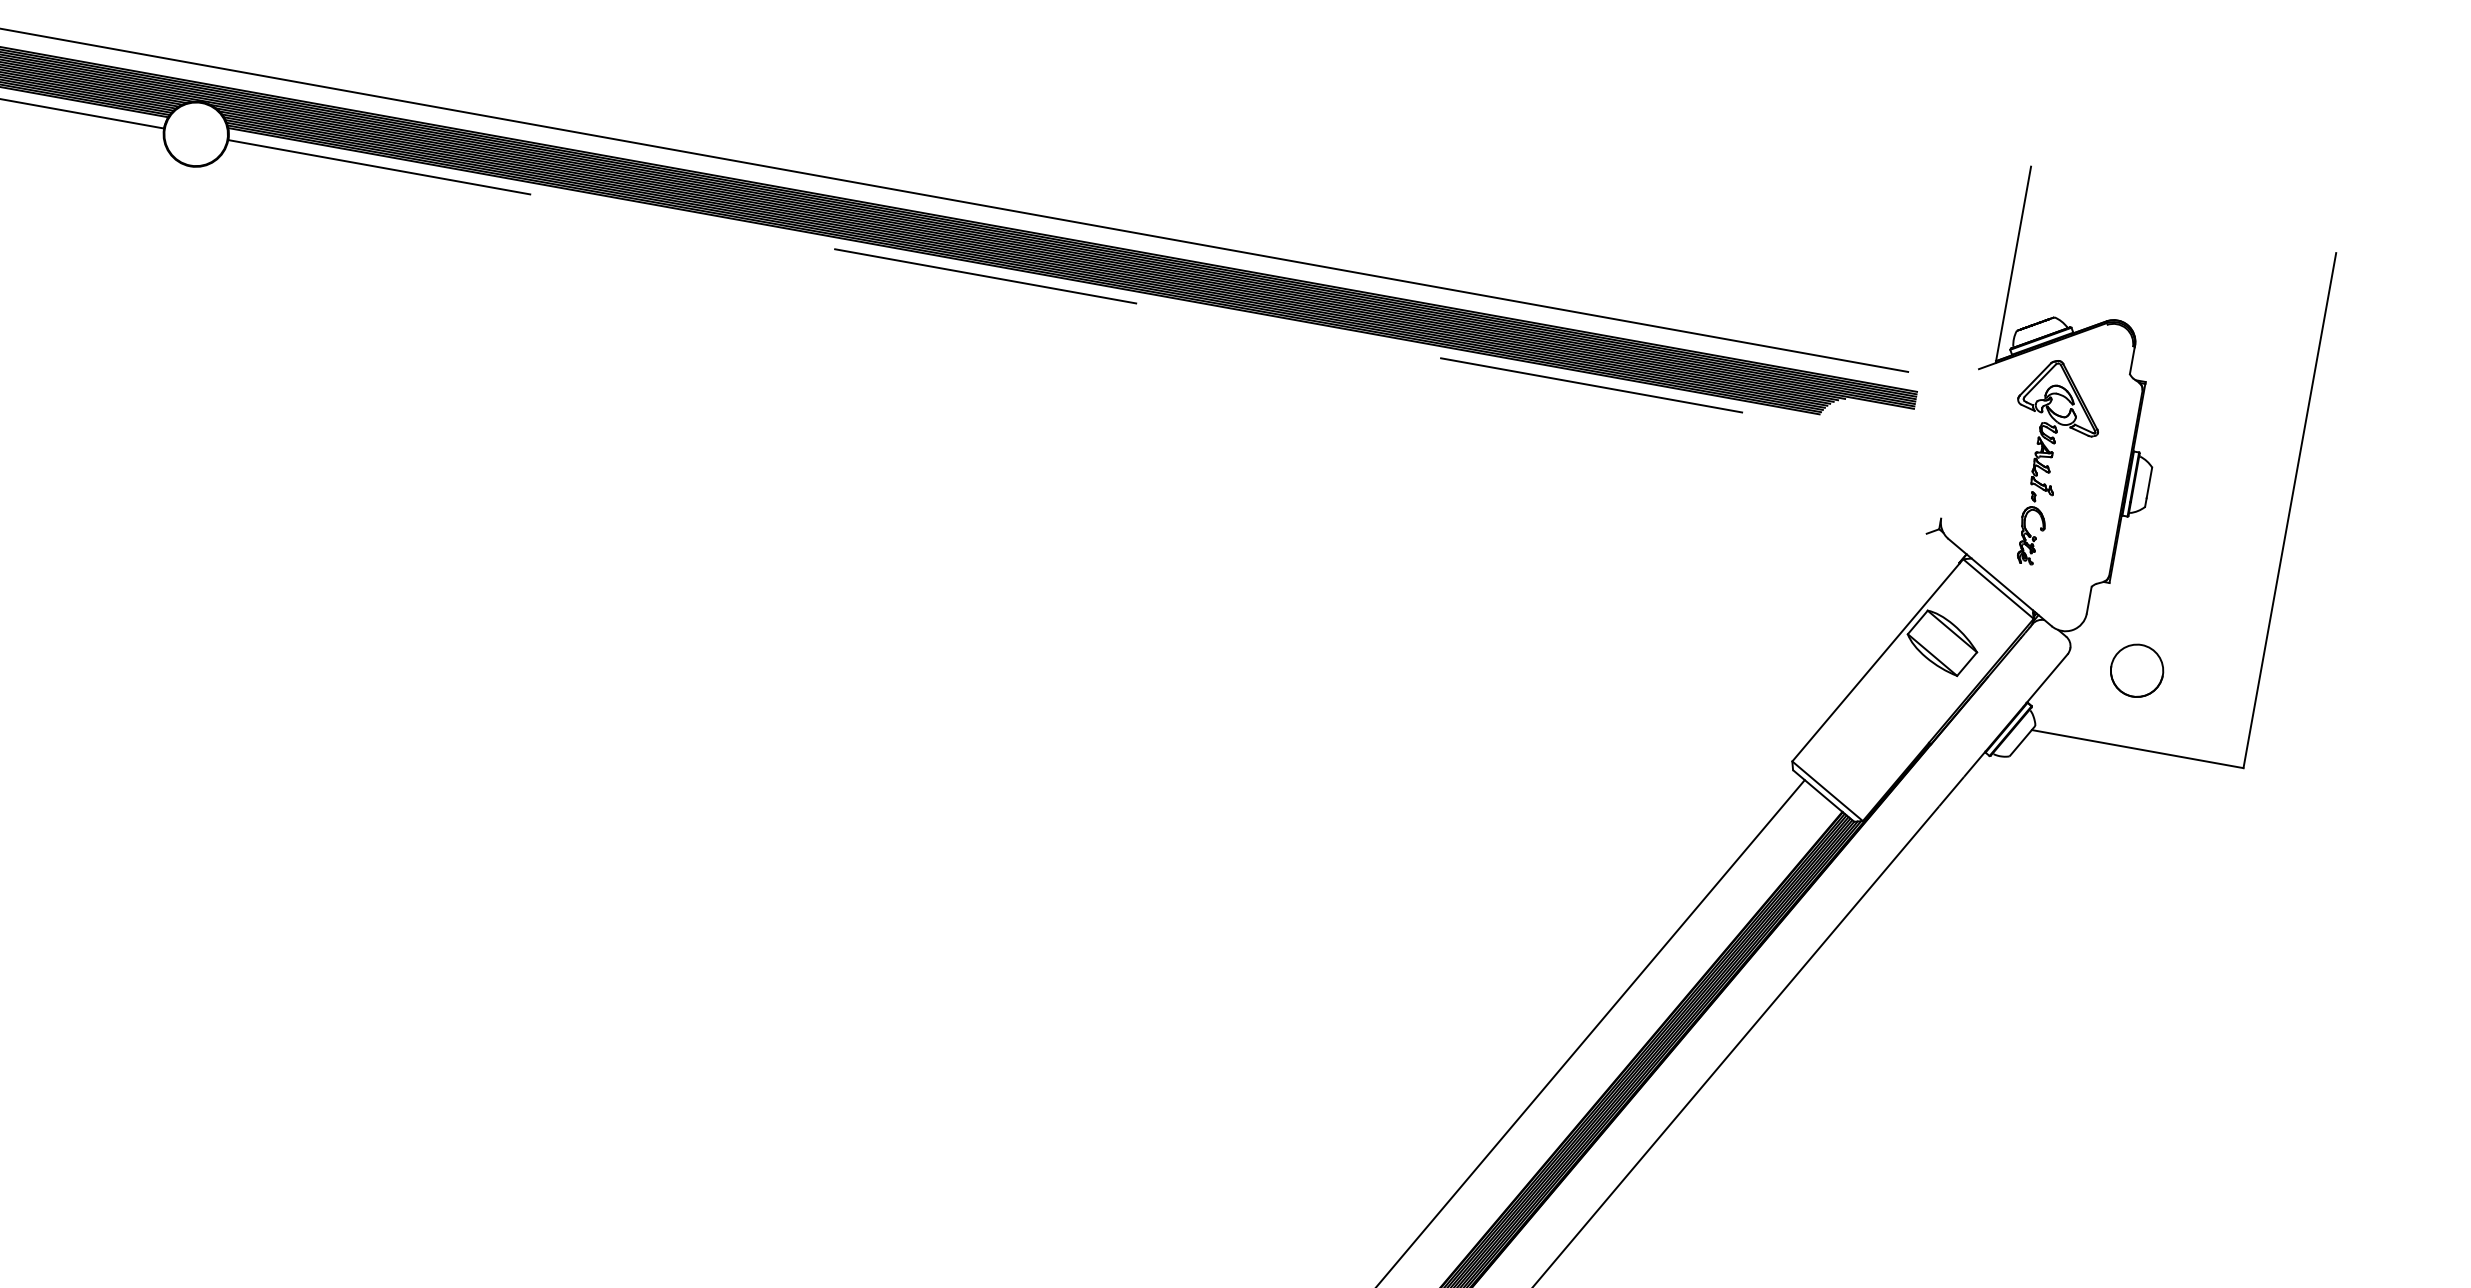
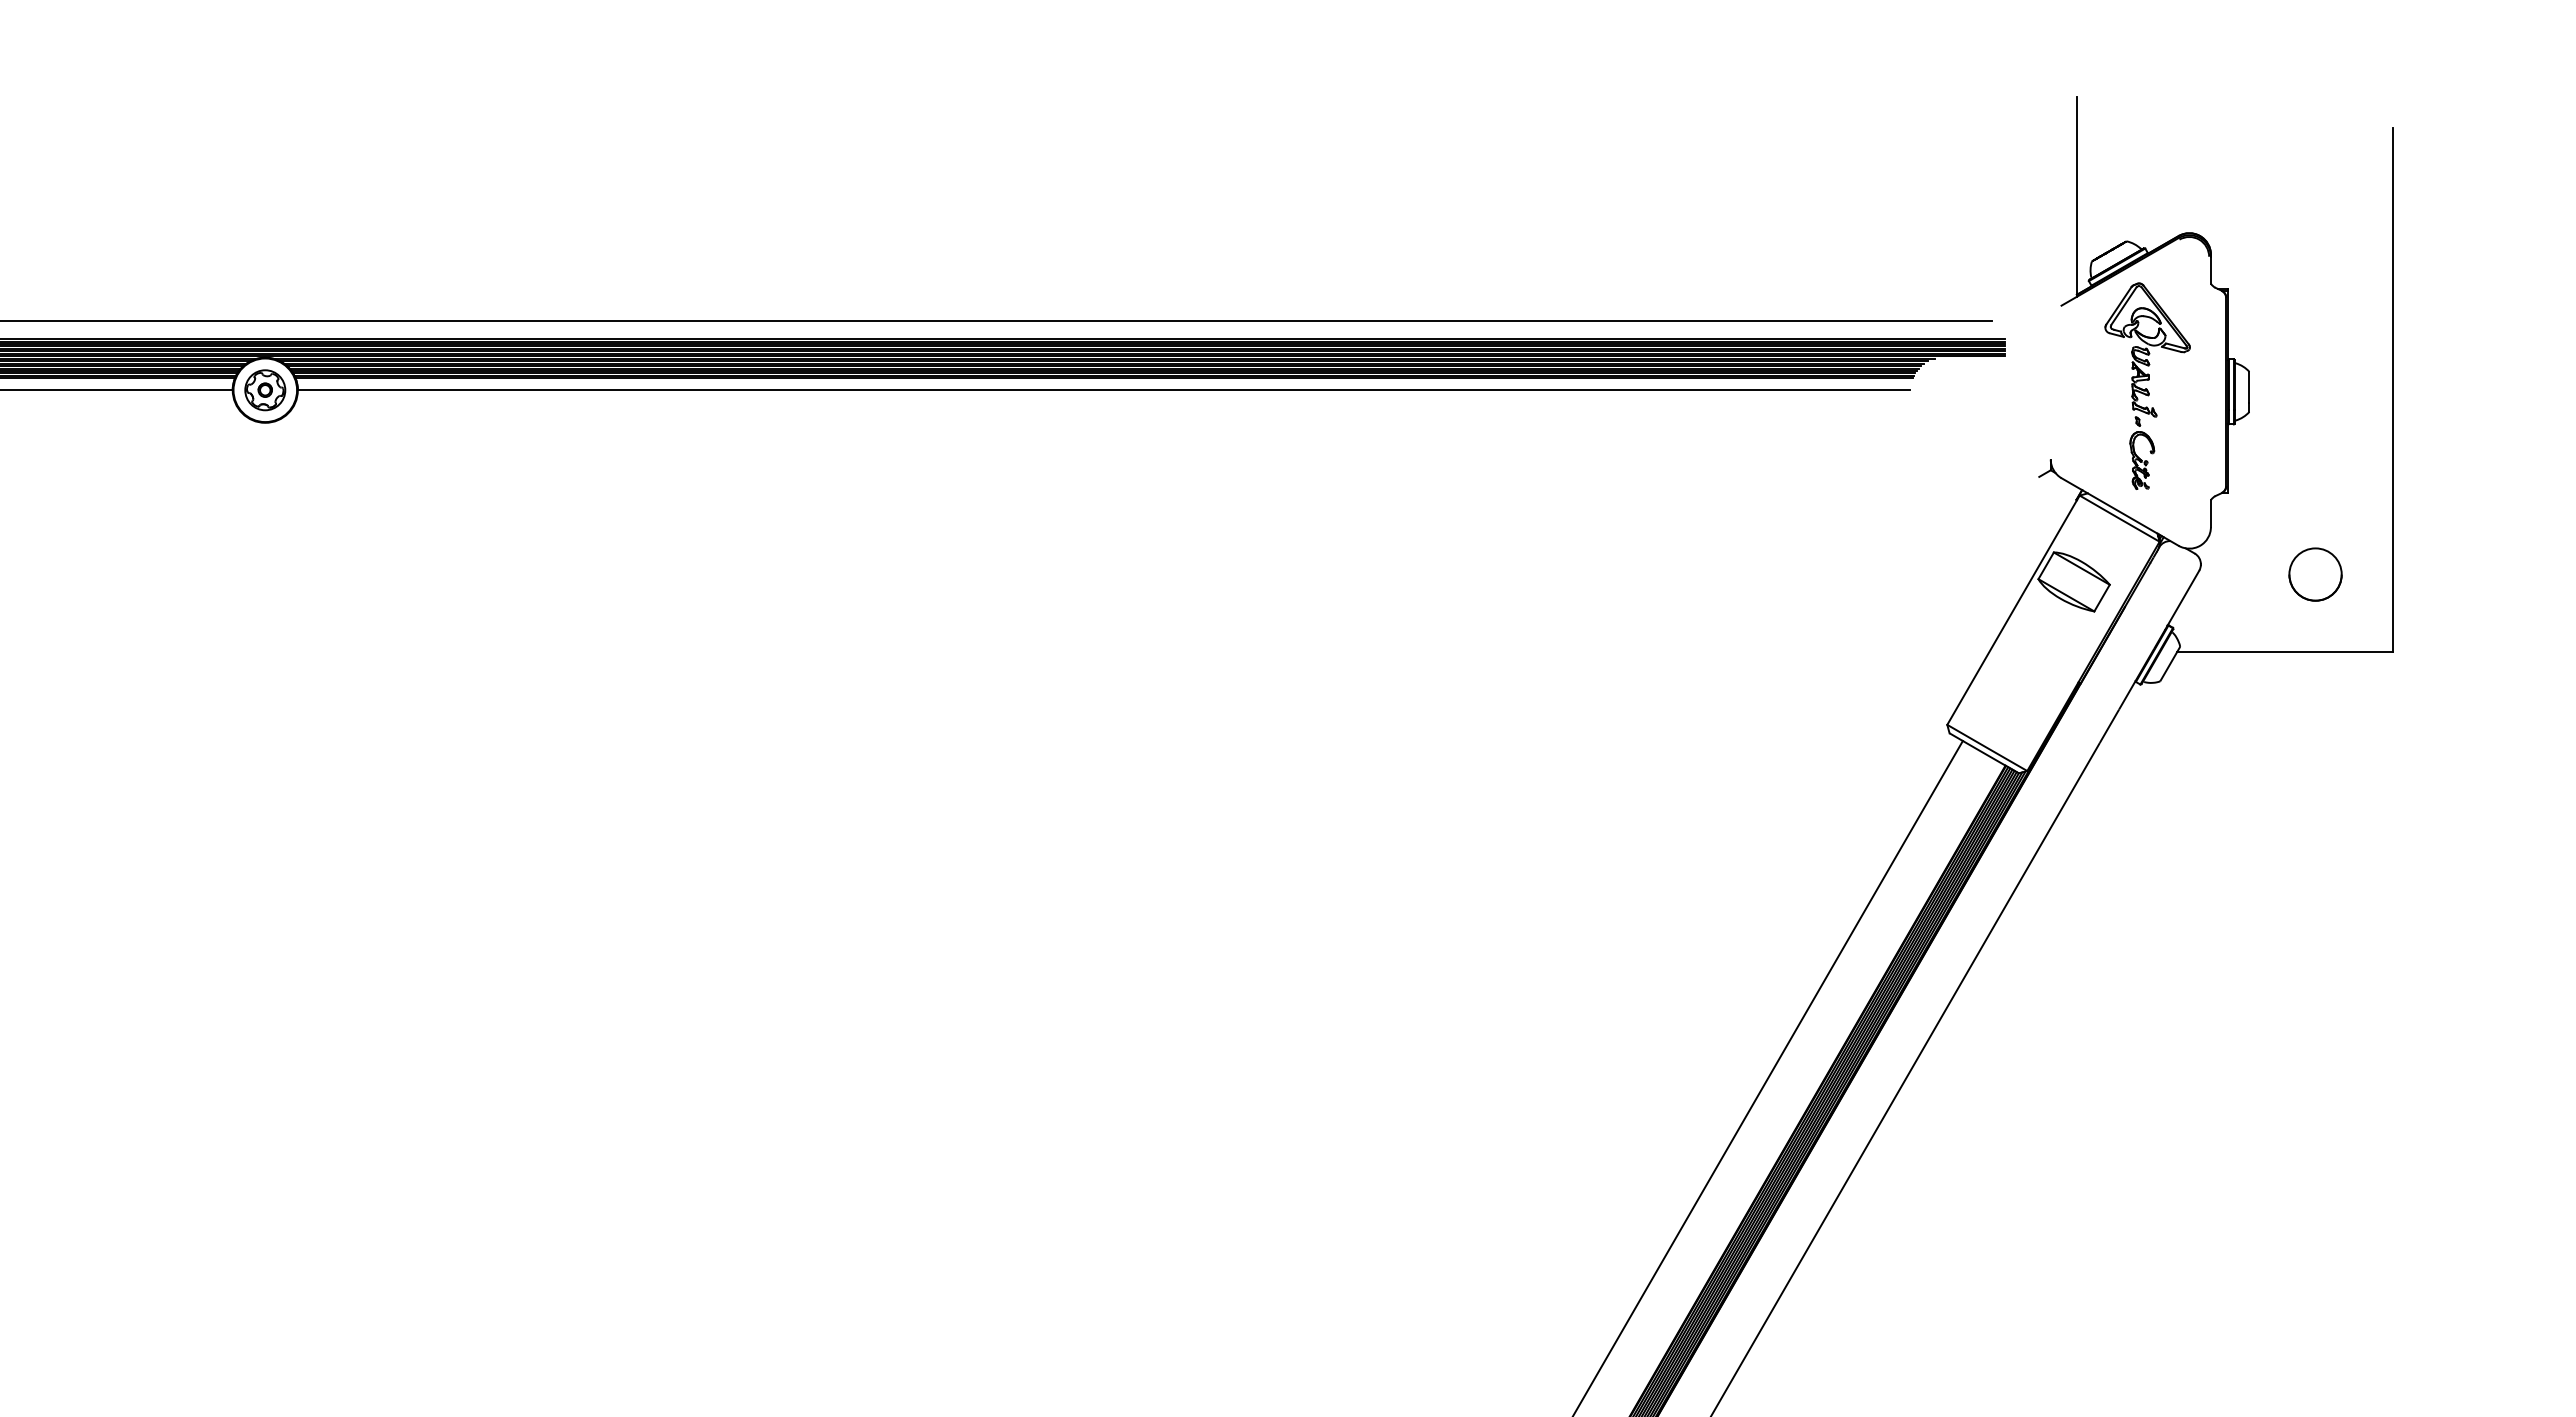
part: (196, 134) -> (265, 390), added
line: (1022, 283) -> (1104, 390), dashed -> solid
circle: (2137, 670) -> (2315, 574), moved

